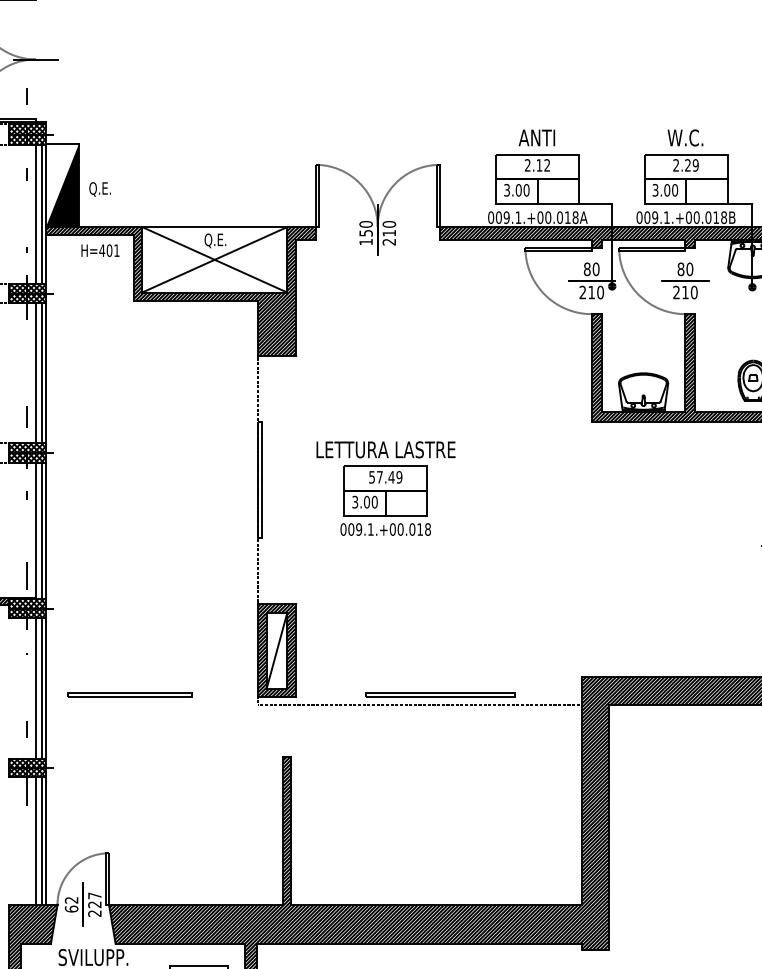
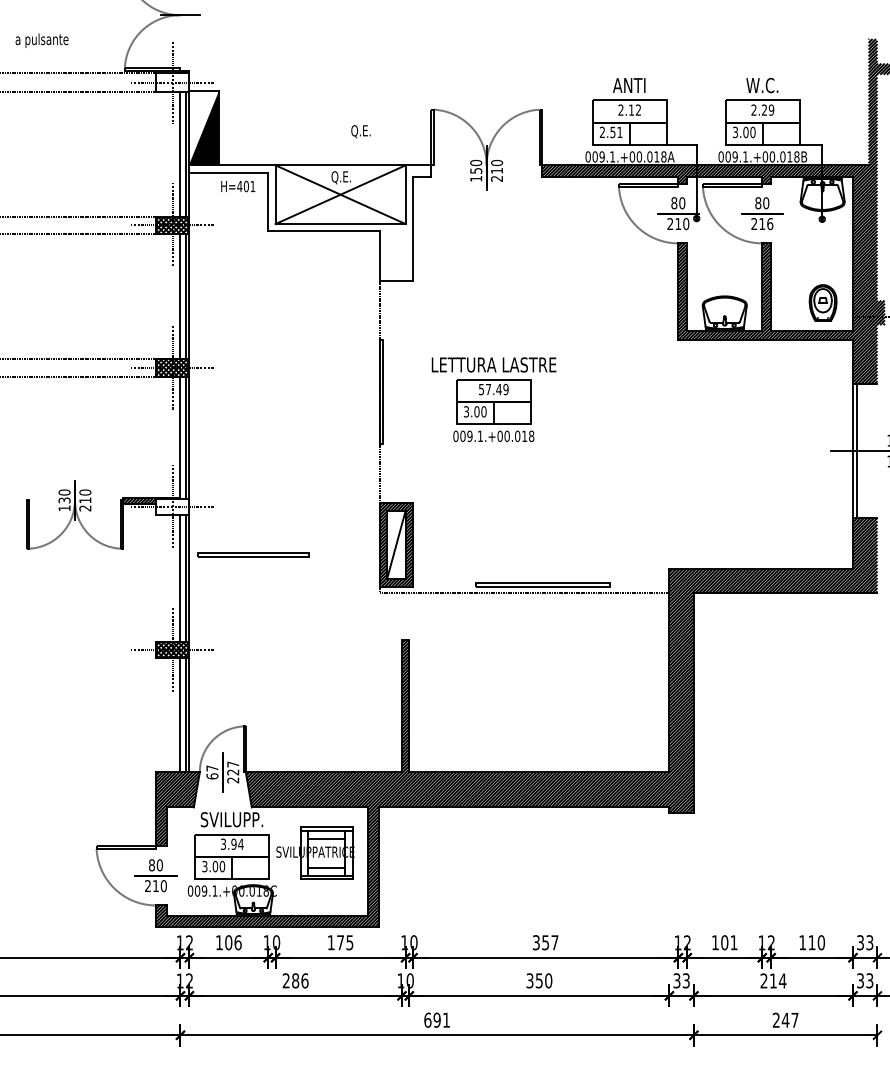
hatch: (27, 134) -> (172, 82), removed
text: (99, 189) -> (360, 131), moved
text: (516, 190) -> (610, 132), 3.00 -> 2.51
hatch: (180, 290) -> (309, 222), removed
text: (694, 291) -> (770, 223), 210 -> 216
hatch: (27, 608) -> (172, 507), removed
part: (129, 694) -> (253, 554), moved
text: (71, 900) -> (212, 768), 62 -> 67

